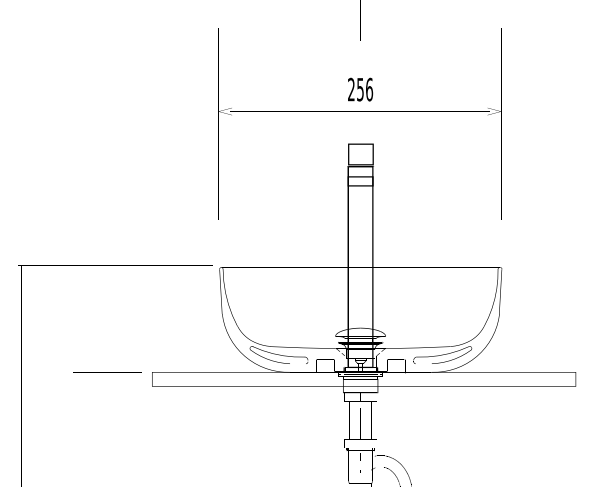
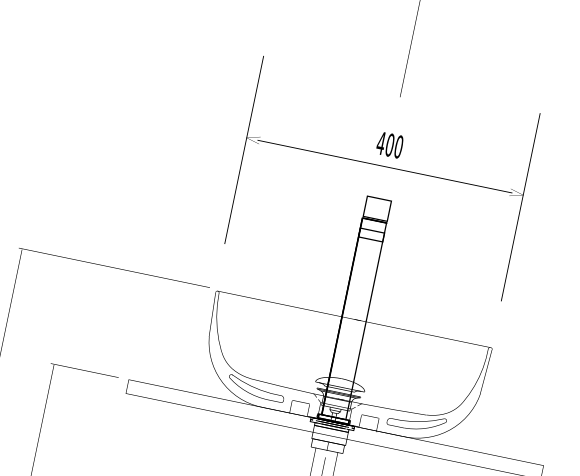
text: (360, 89) -> (390, 145), 256 -> 400

